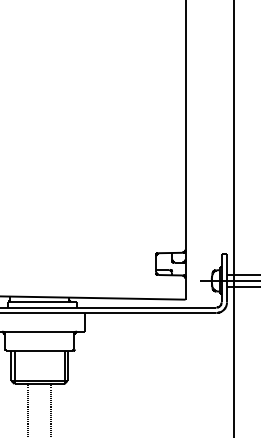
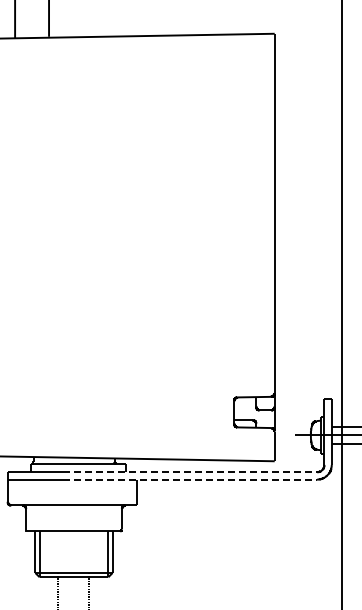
line: (124, 307) -> (190, 472), solid -> dashed
line: (124, 312) -> (190, 479), solid -> dashed

